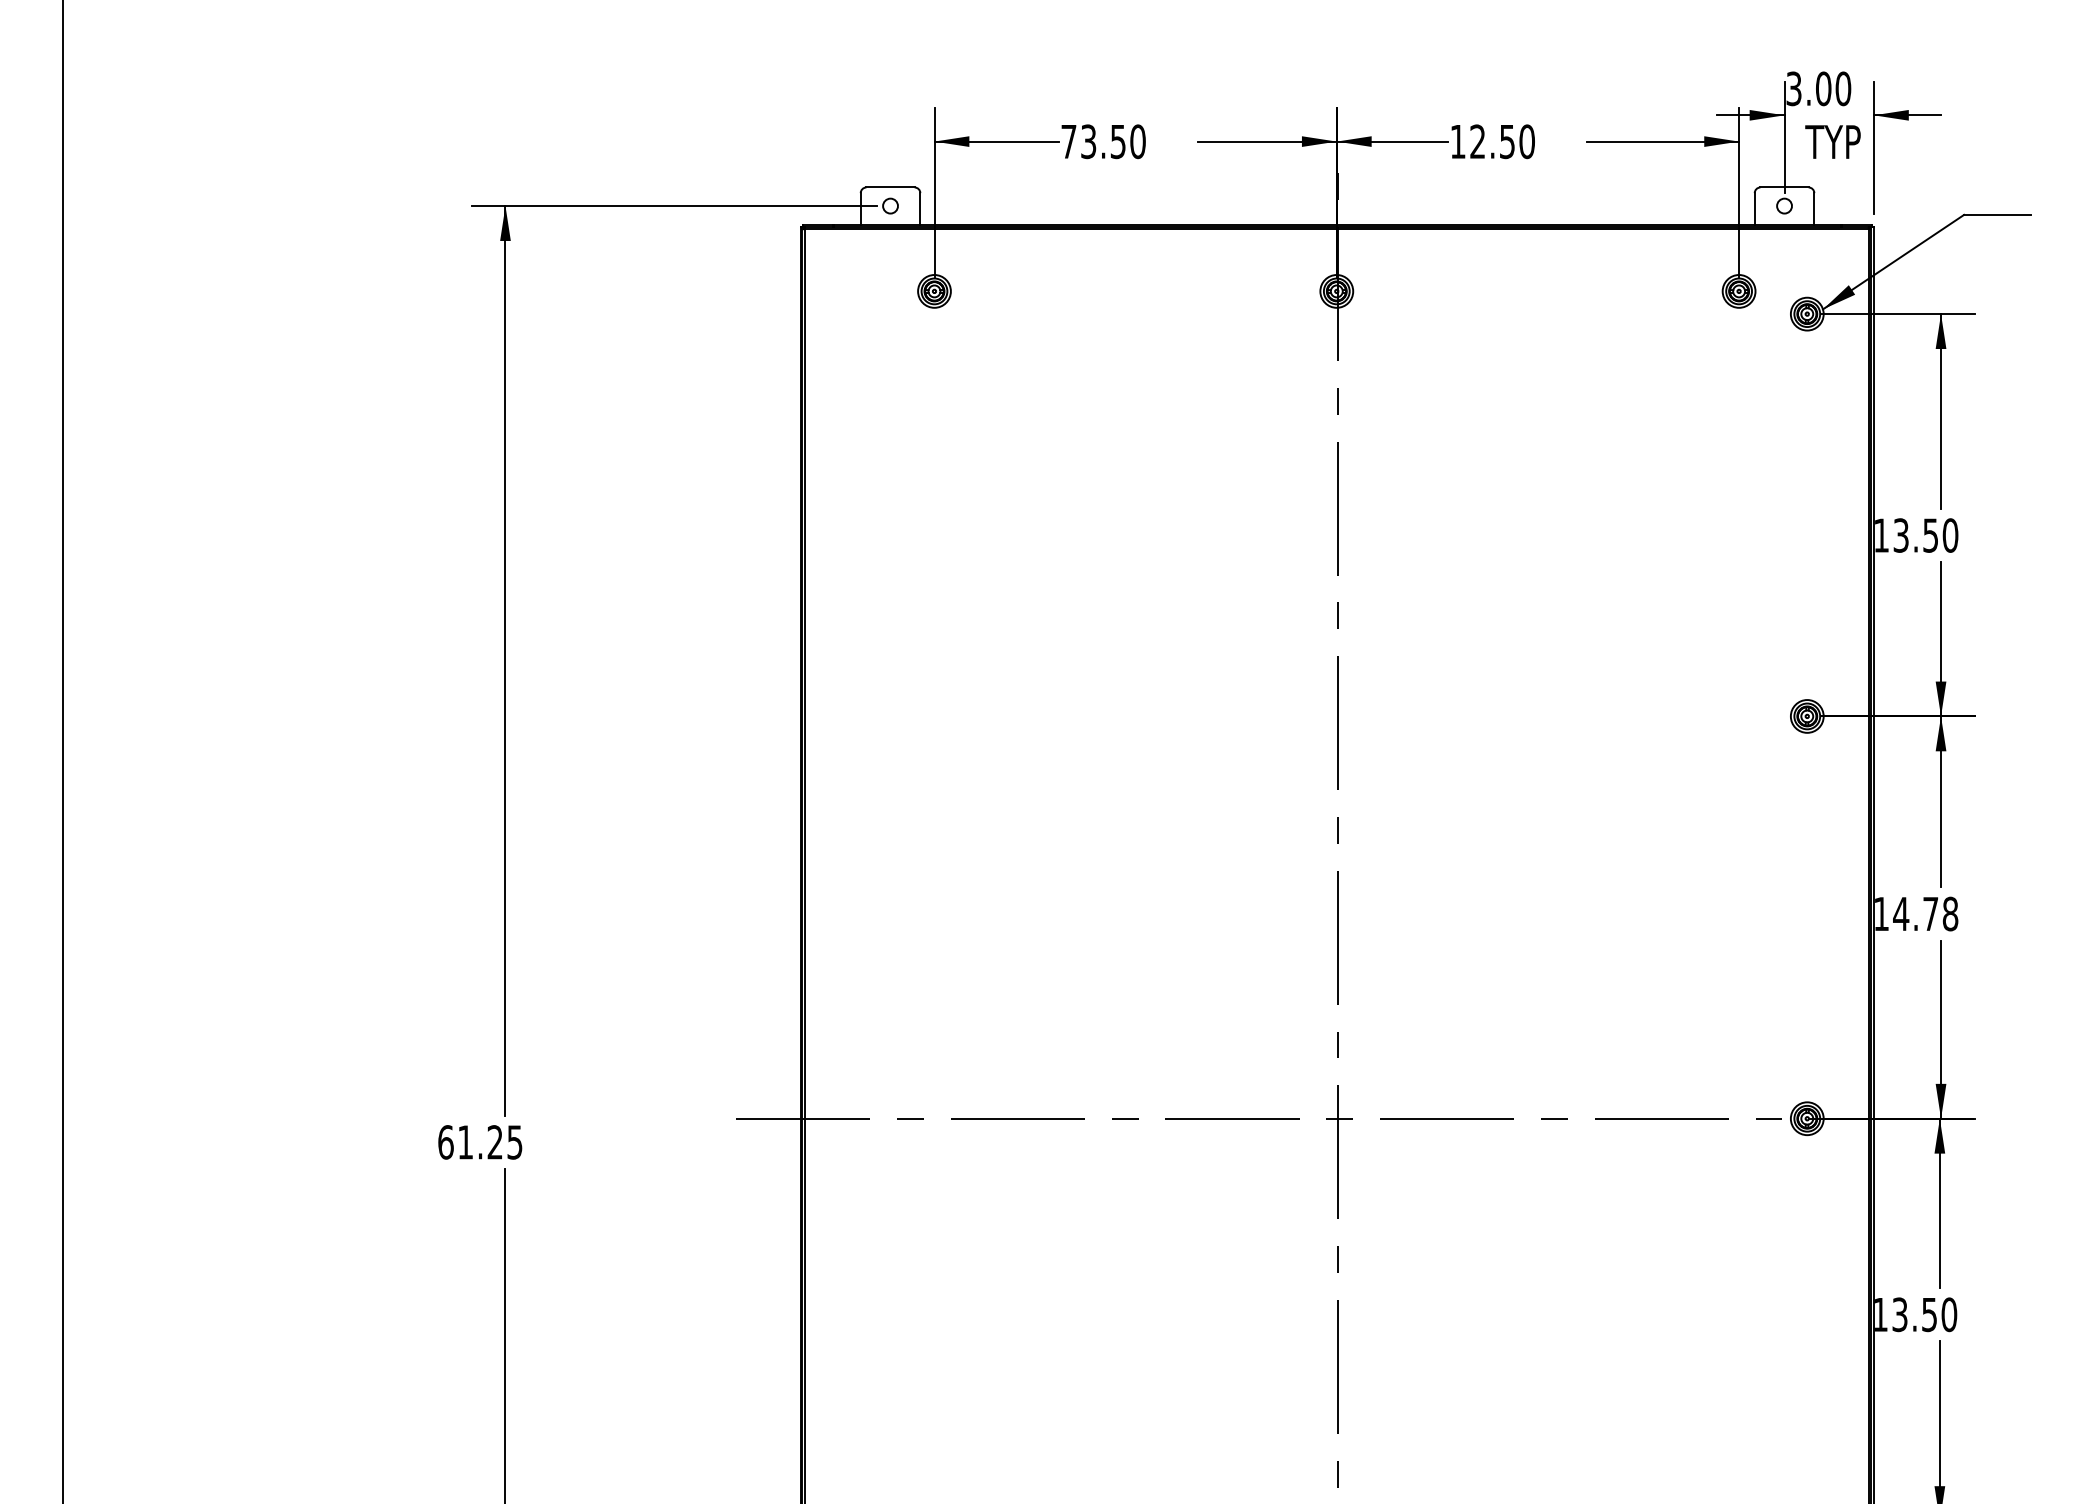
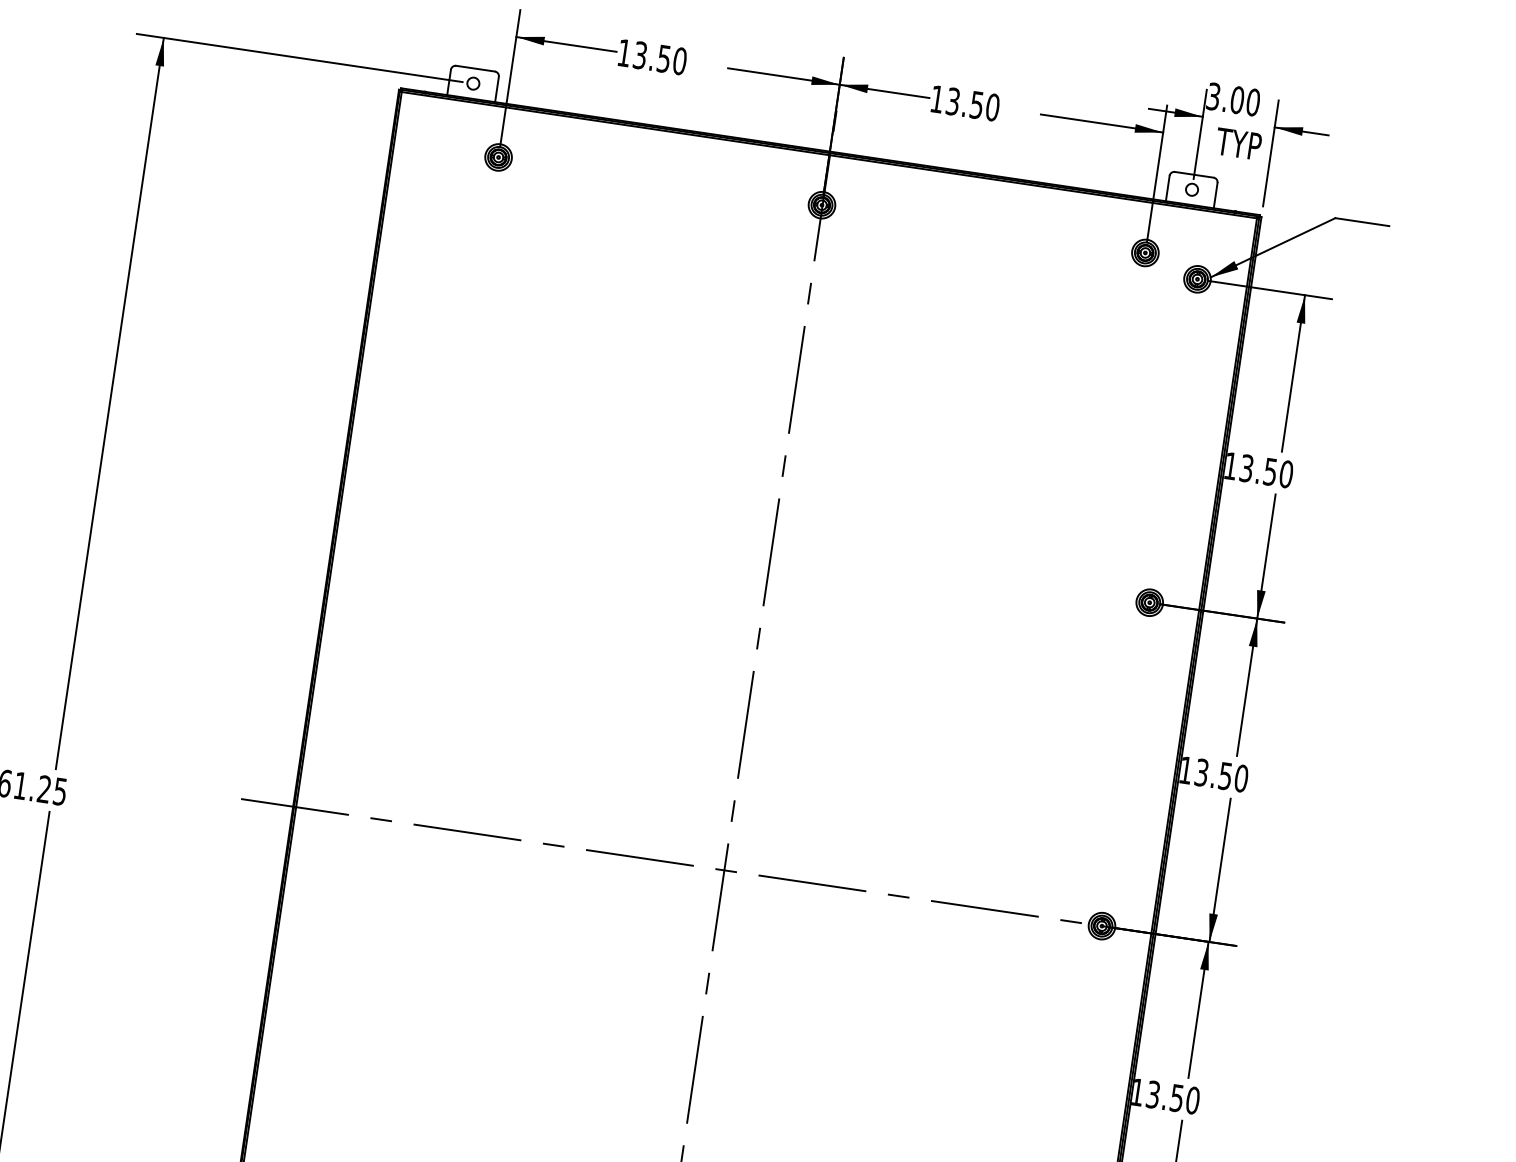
text: (1068, 141) -> (624, 52), 73.50 -> 13.50
text: (1477, 141) -> (952, 101), 12.50 -> 13.50
text: (1925, 913) -> (1221, 775), 14.78 -> 13.50

